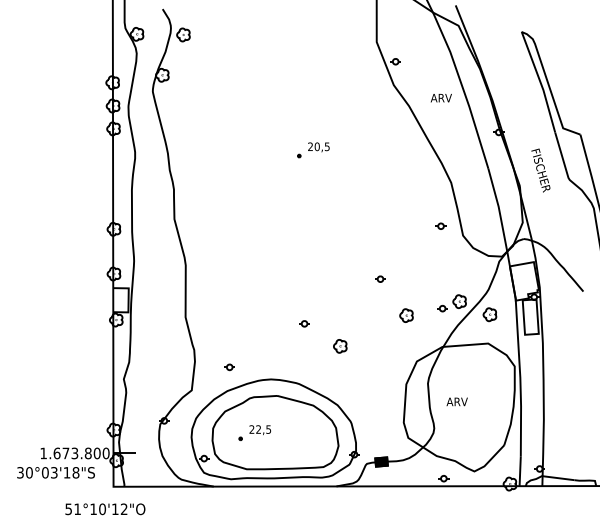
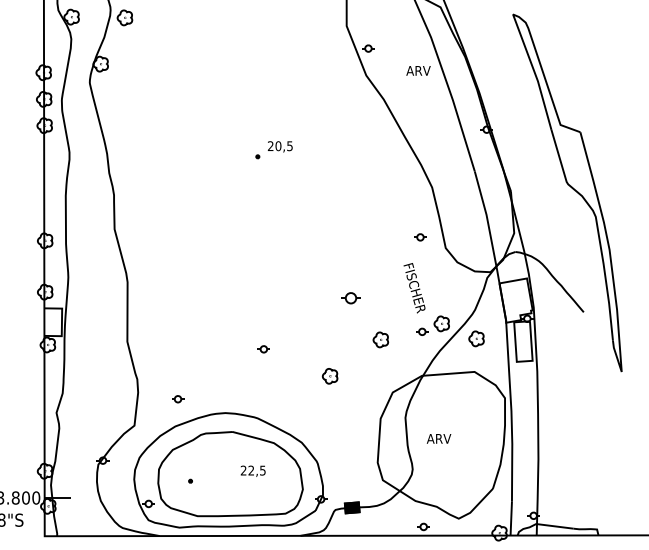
text: (440, 98) -> (417, 71), moved
text: (540, 170) -> (414, 288), moved
part: (380, 278) -> (351, 297), size x1.6
part: (340, 346) -> (330, 376), moved
text: (259, 430) -> (252, 471), moved

